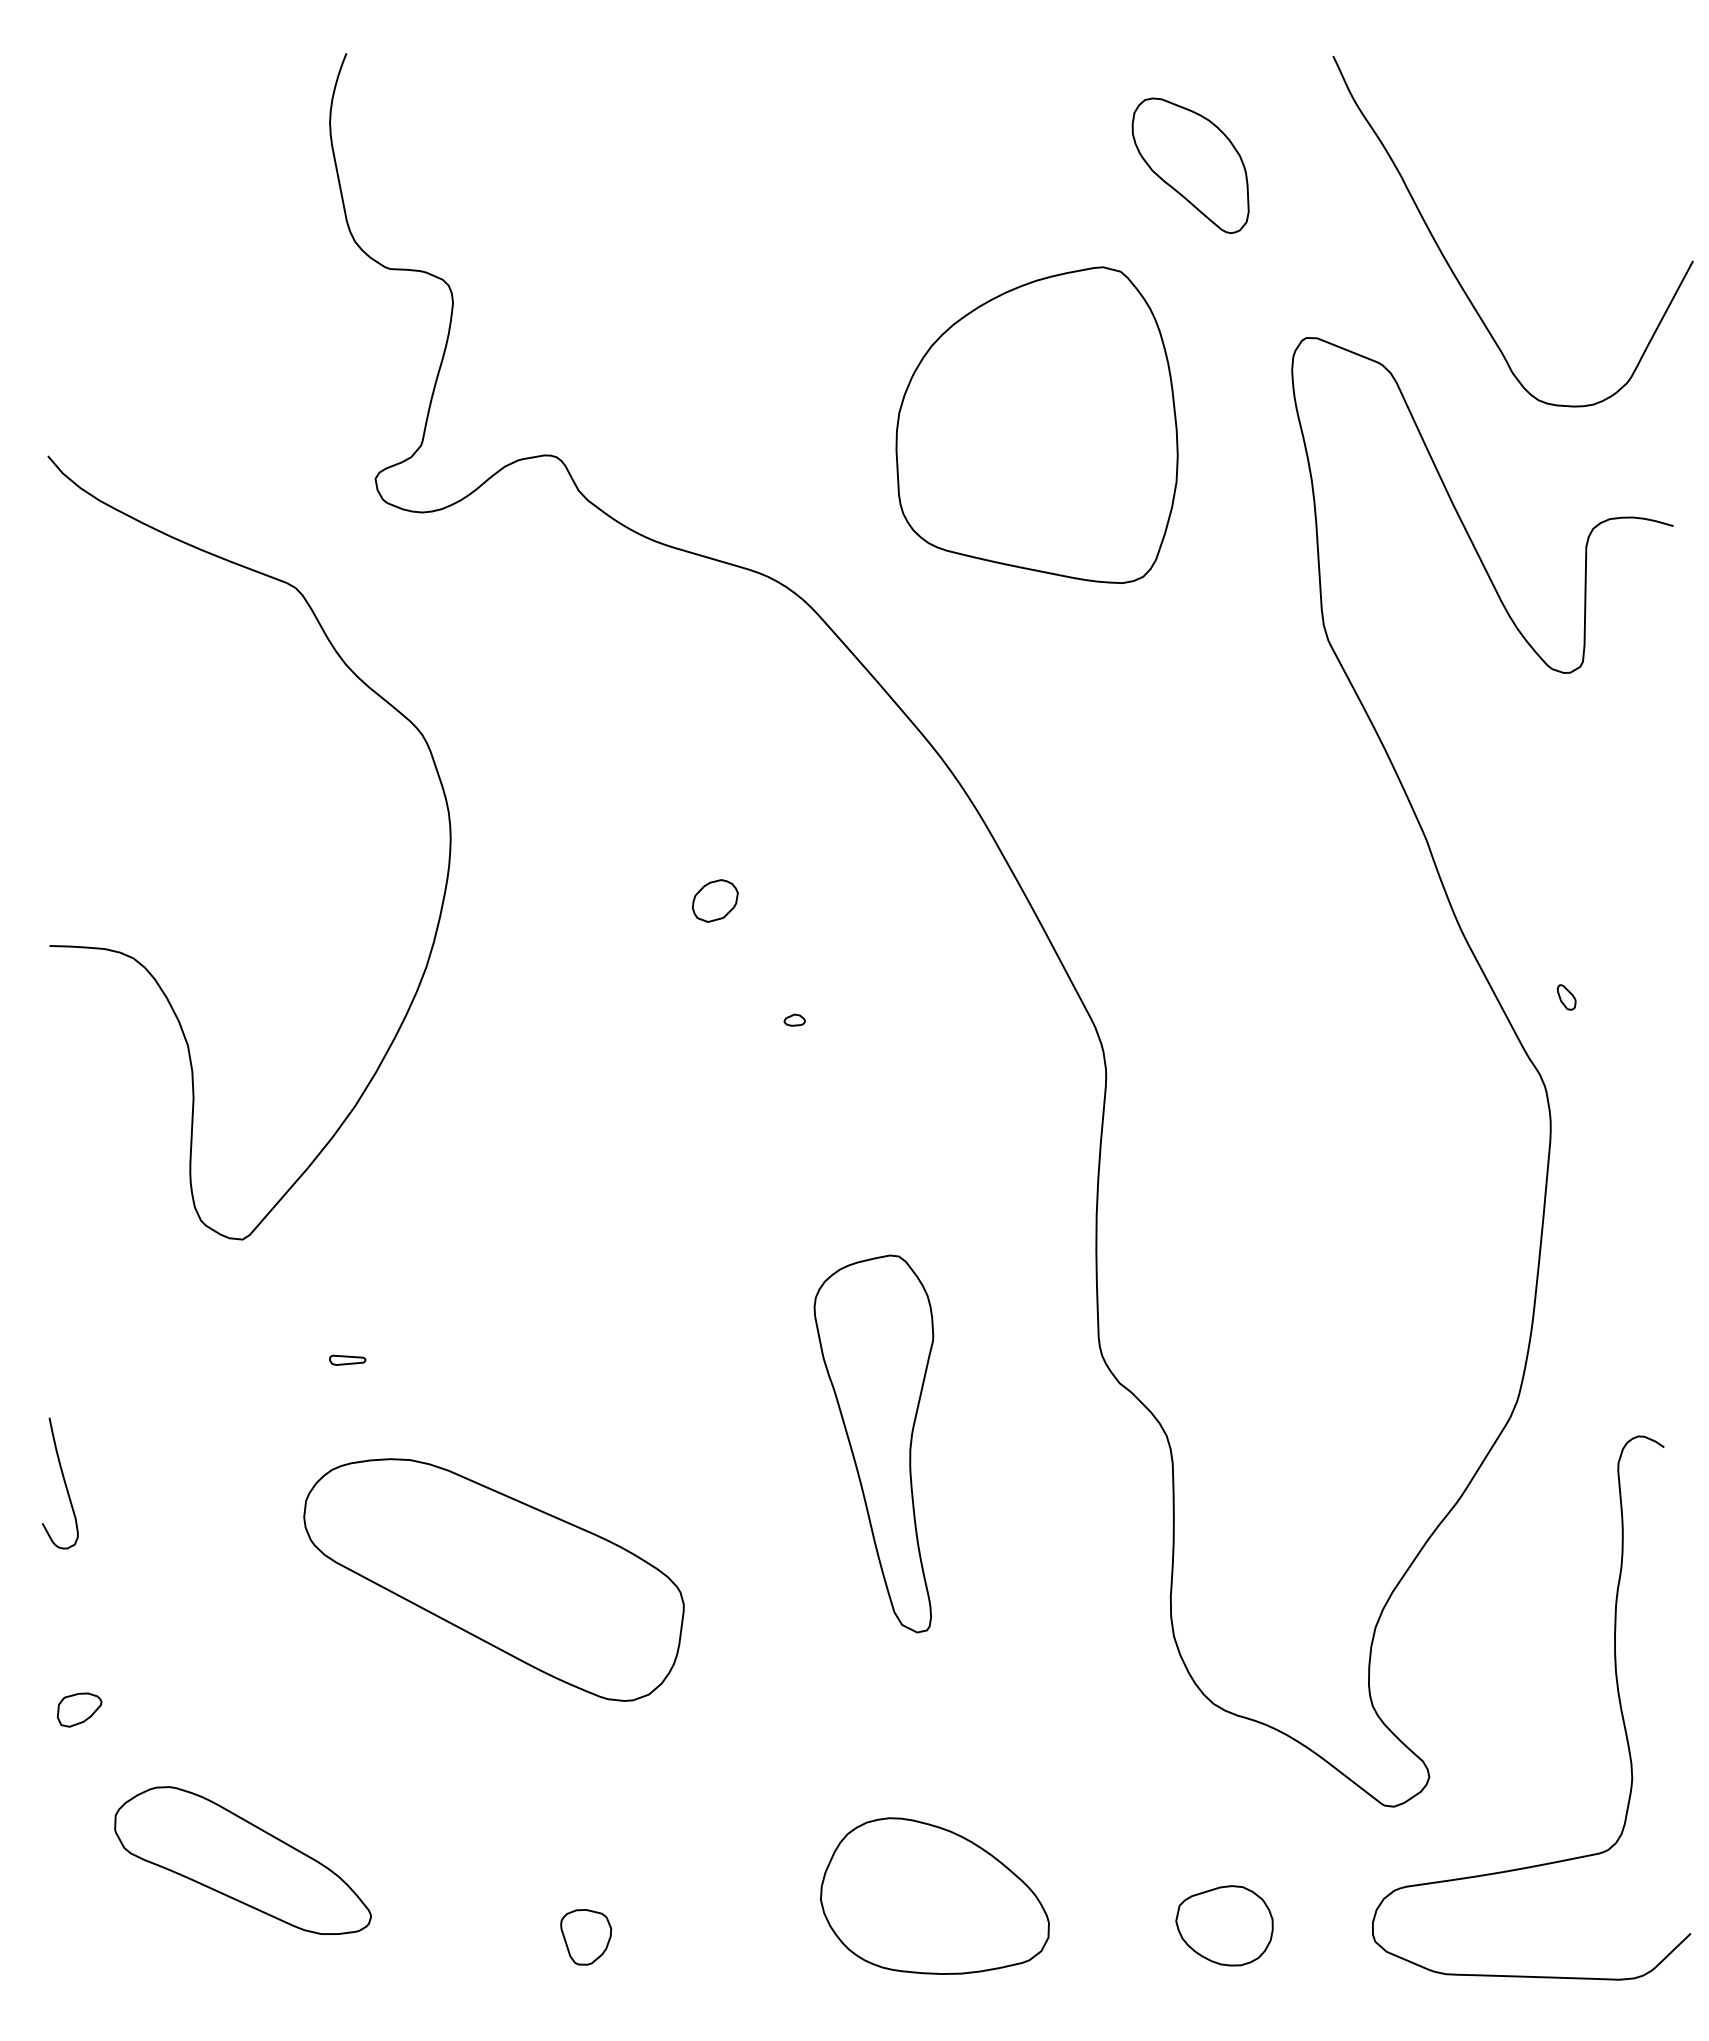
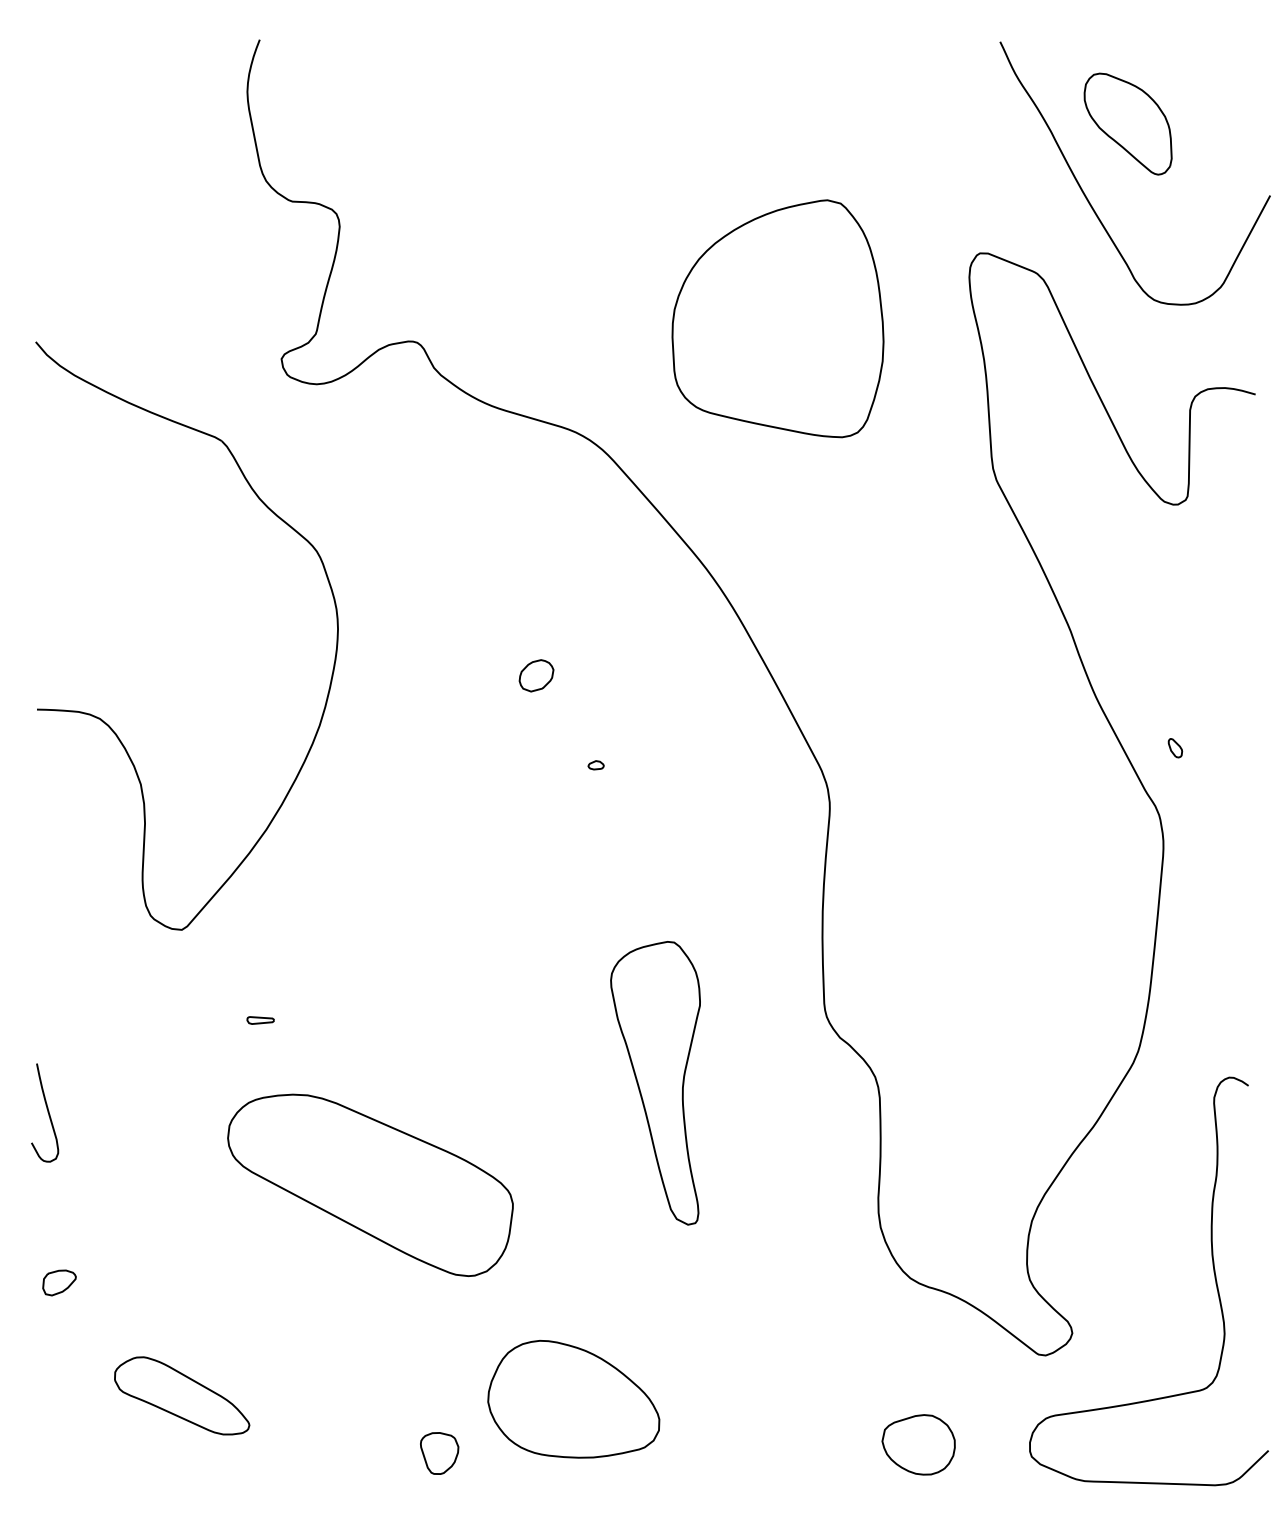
part: (1190, 165) -> (1128, 123), moved
part: (242, 1860) -> (181, 1395), size x0.7
part: (934, 1895) -> (573, 1398), moved

